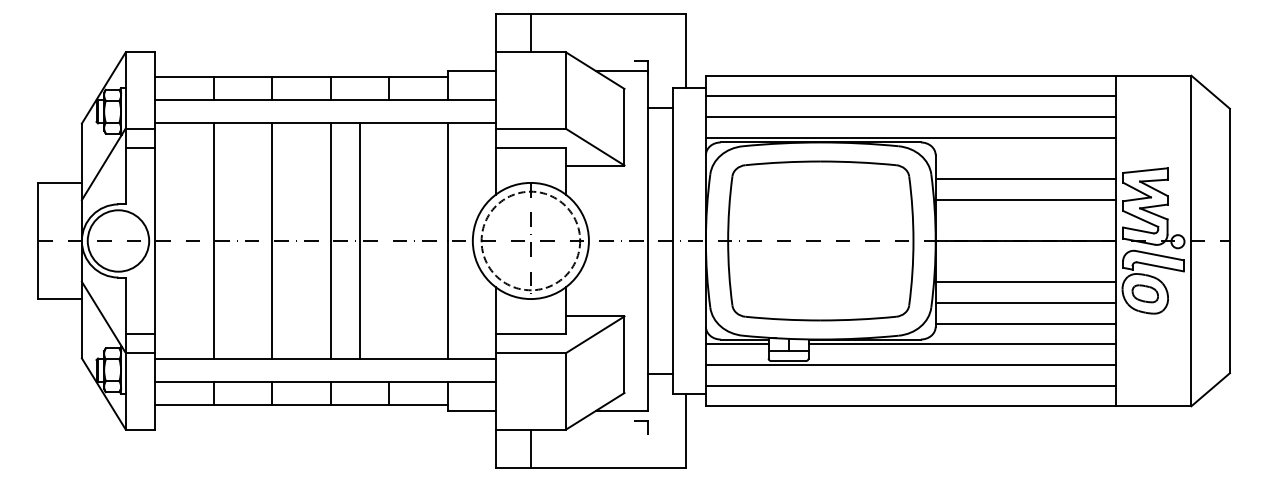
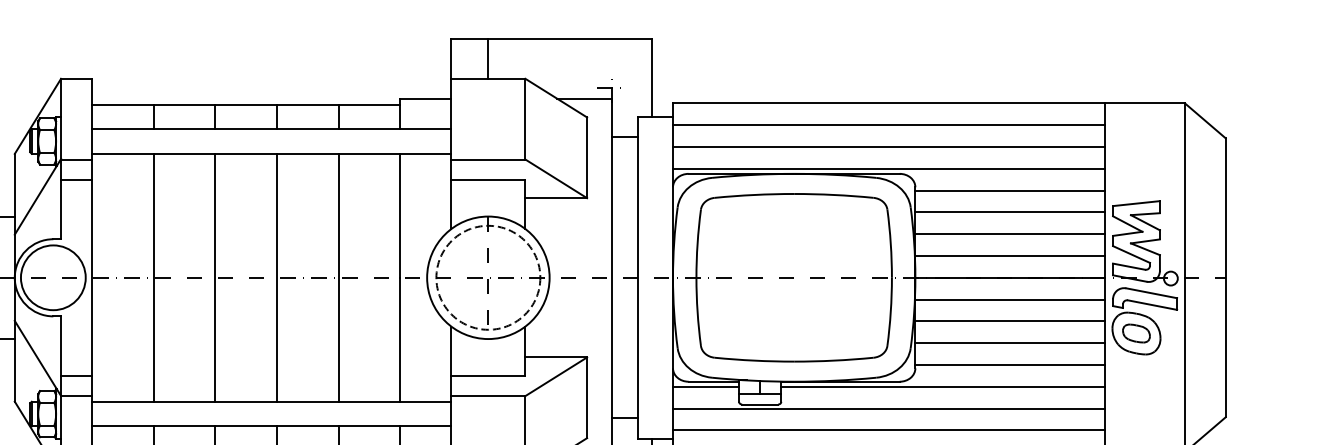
line: (1025, 158) -> (1010, 190), added
line: (1025, 220) -> (1010, 256), added
line: (360, 240) -> (339, 277), moved
line: (1025, 261) -> (1010, 299), added

